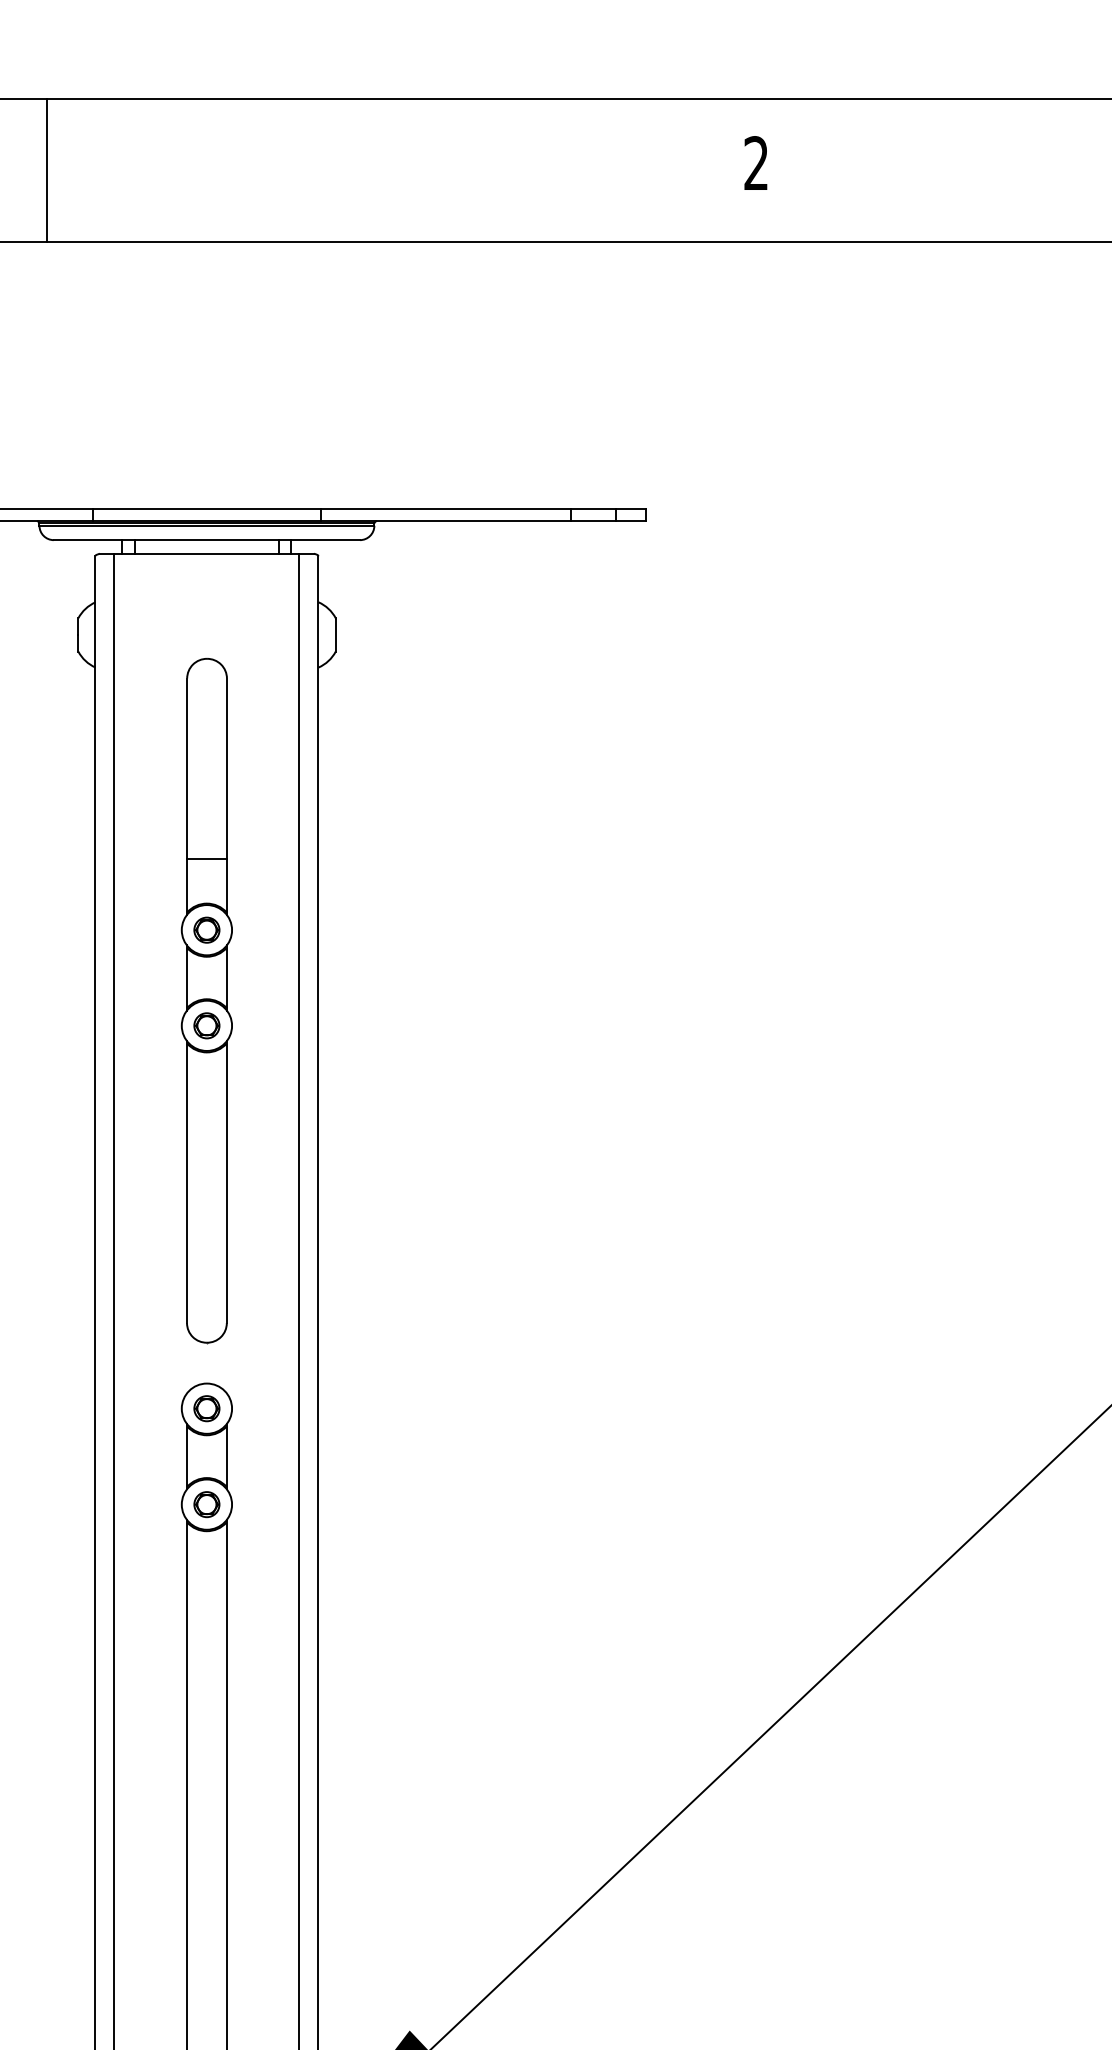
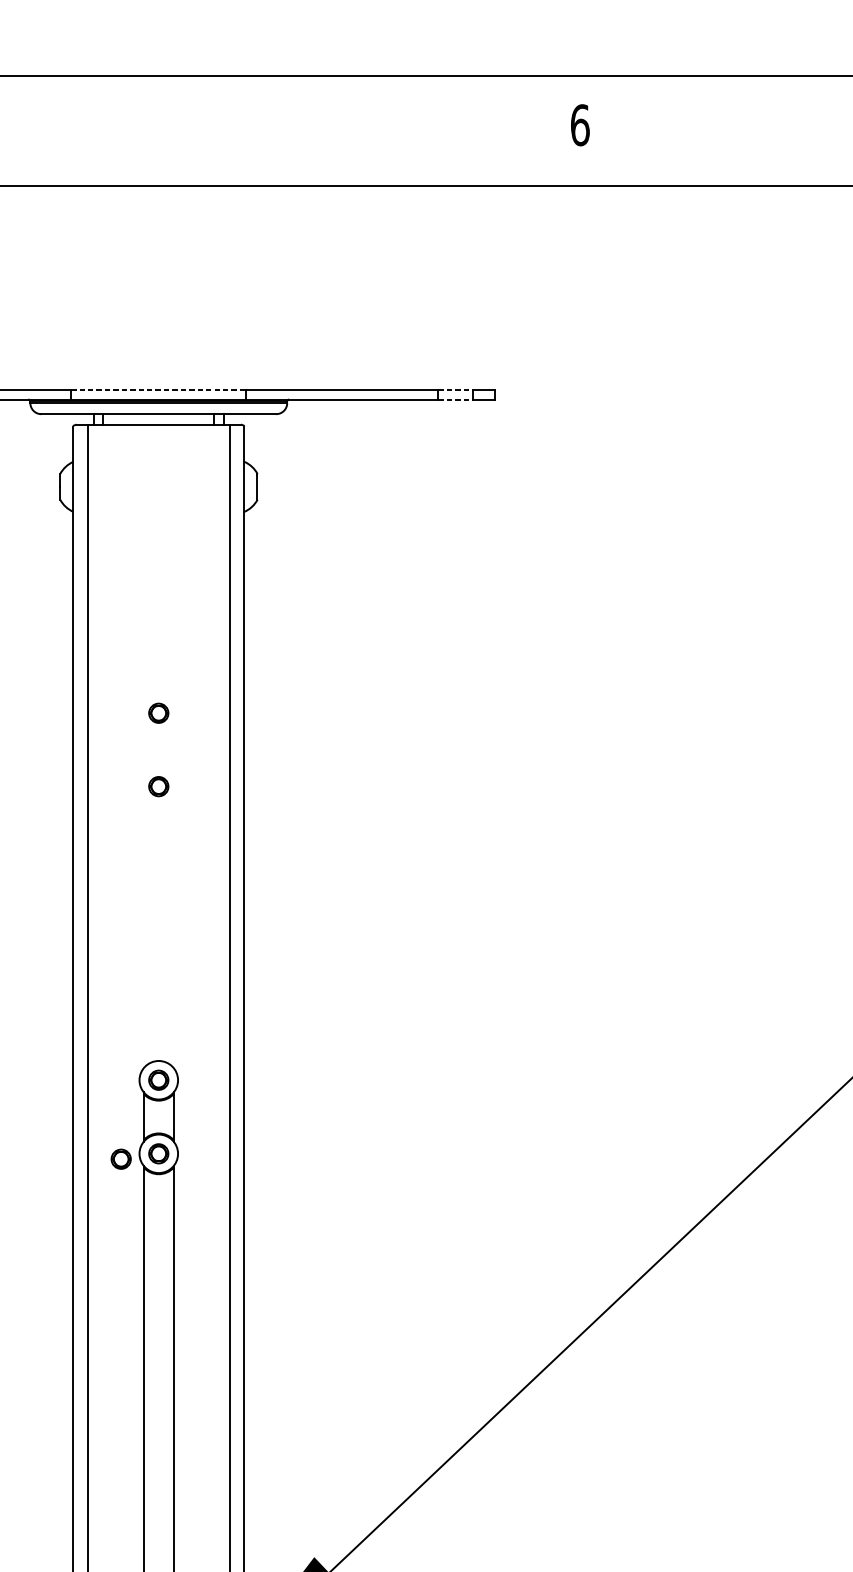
text: (756, 163) -> (580, 125), 2 -> 6
line: (46, 170) -> (35, 130), removed
line: (207, 509) -> (159, 390), solid -> dashed
line: (594, 509) -> (456, 390), solid -> dashed
line: (594, 521) -> (456, 399), solid -> dashed
part: (206, 1000) -> (158, 767), removed
part: (157, 1511) -> (120, 1159), added

